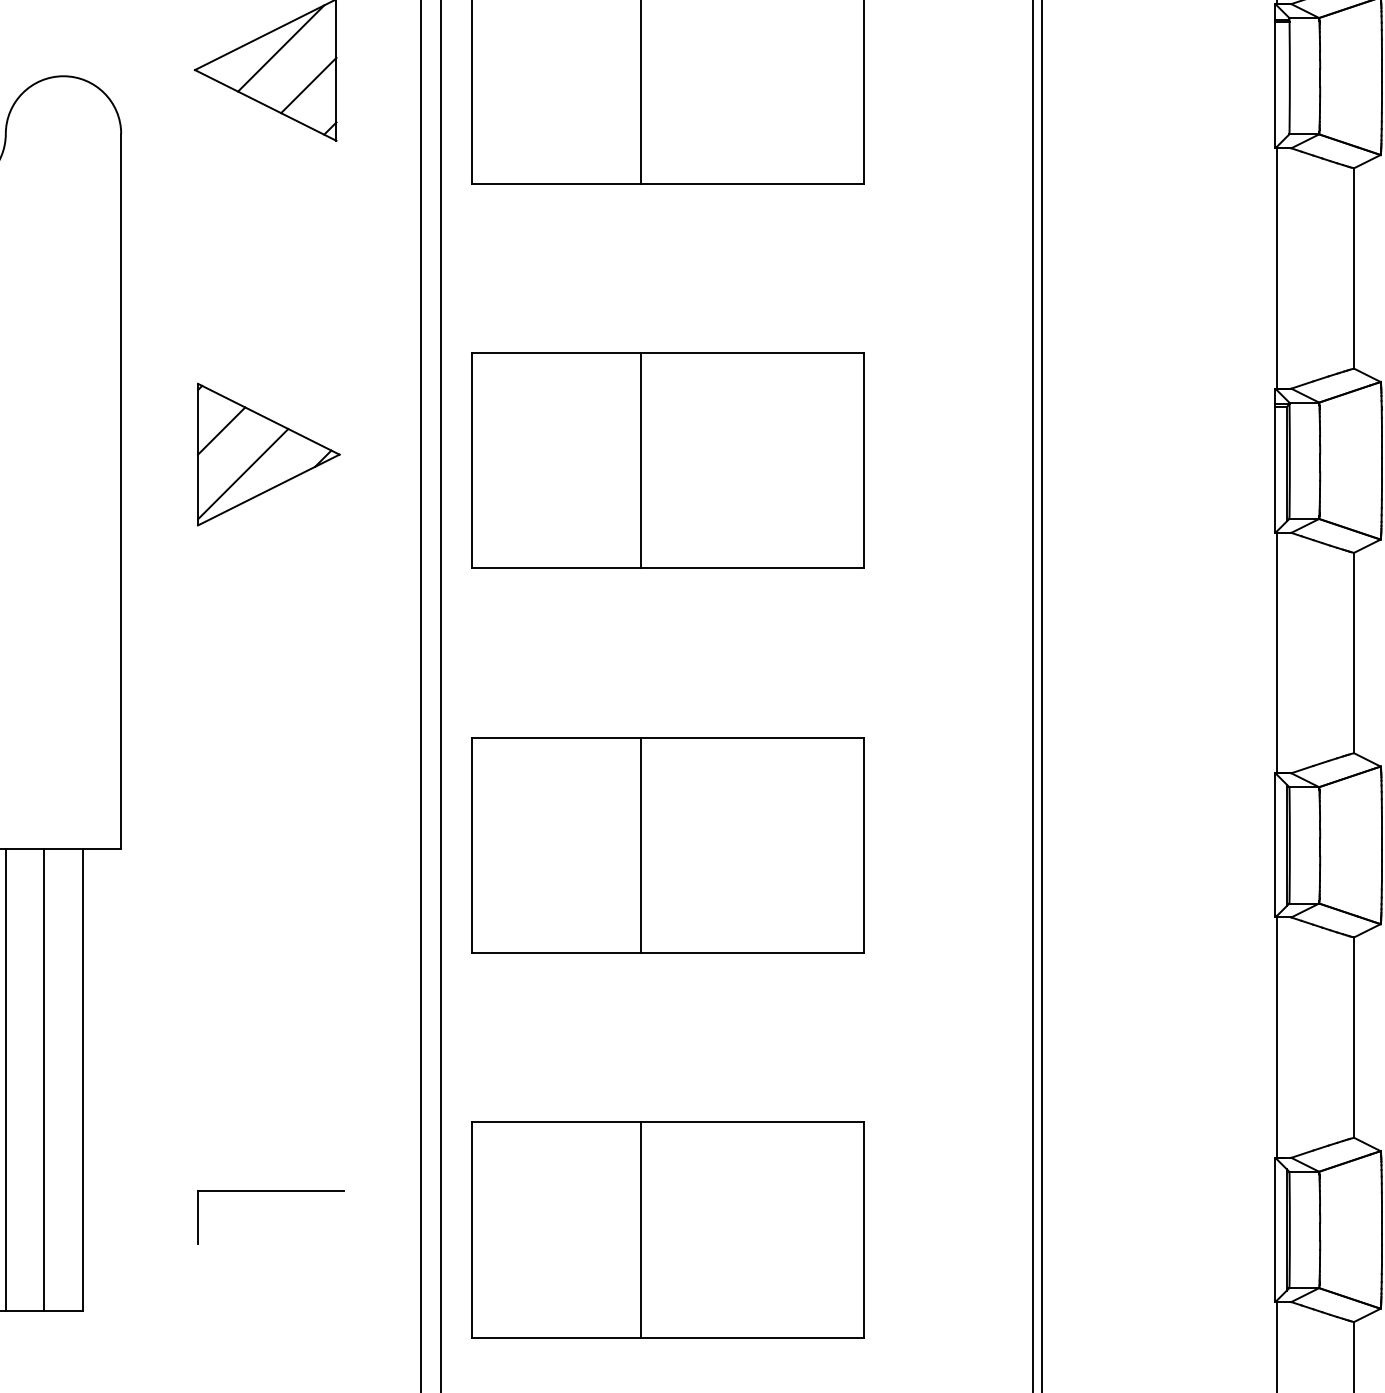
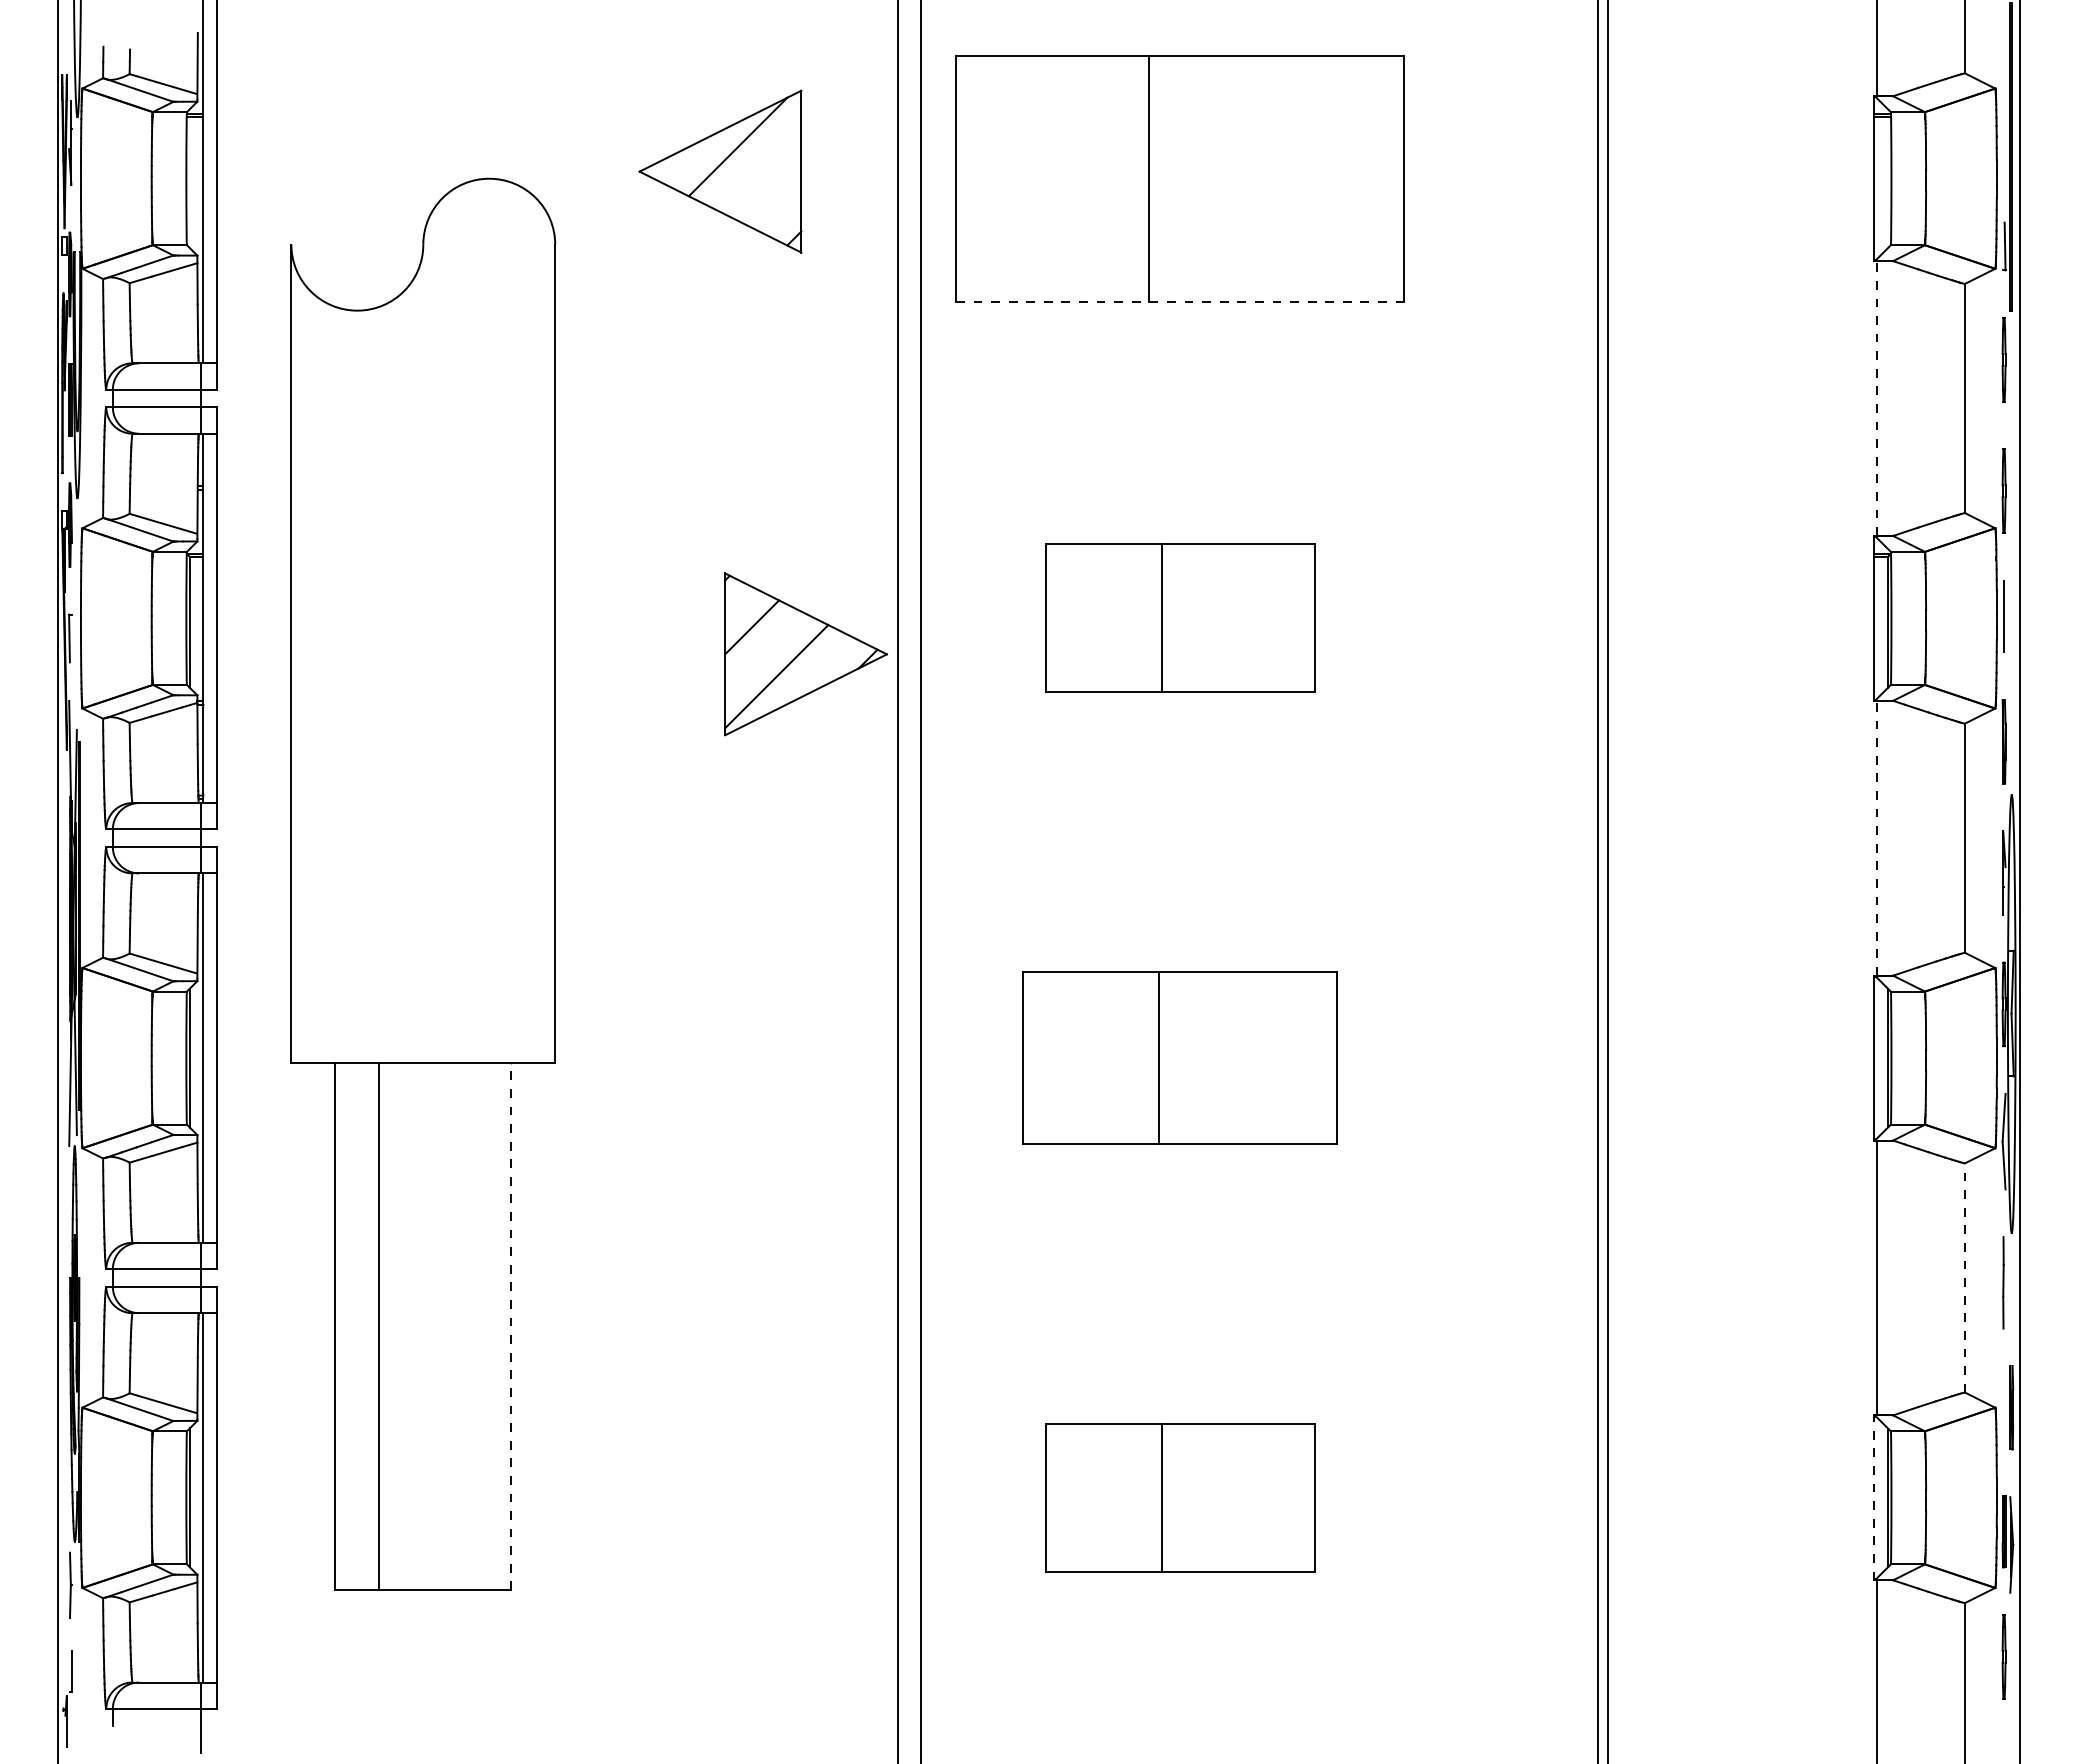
line: (308, 84) -> (769, 188), removed
line: (667, 183) -> (1179, 301), solid -> dashed
line: (1277, 268) -> (1877, 398), solid -> dashed
part: (268, 454) -> (805, 654), moved
part: (667, 459) -> (1179, 617), size x0.6
line: (1277, 652) -> (1877, 837), solid -> dashed
part: (667, 844) -> (1179, 1057), size x0.7
line: (1354, 1037) -> (1965, 1277), solid -> dashed
line: (5, 1080) -> (423, 1326), removed
line: (44, 1080) -> (467, 1326), removed
line: (82, 1080) -> (511, 1326), solid -> dashed
part: (270, 1192) -> (726, 1454), removed
part: (667, 1229) -> (1179, 1497), size x0.6
line: (1275, 1229) -> (1874, 1497), solid -> dashed

